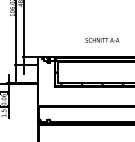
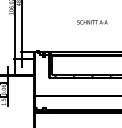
text: (102, 40) -> (92, 22), moved

